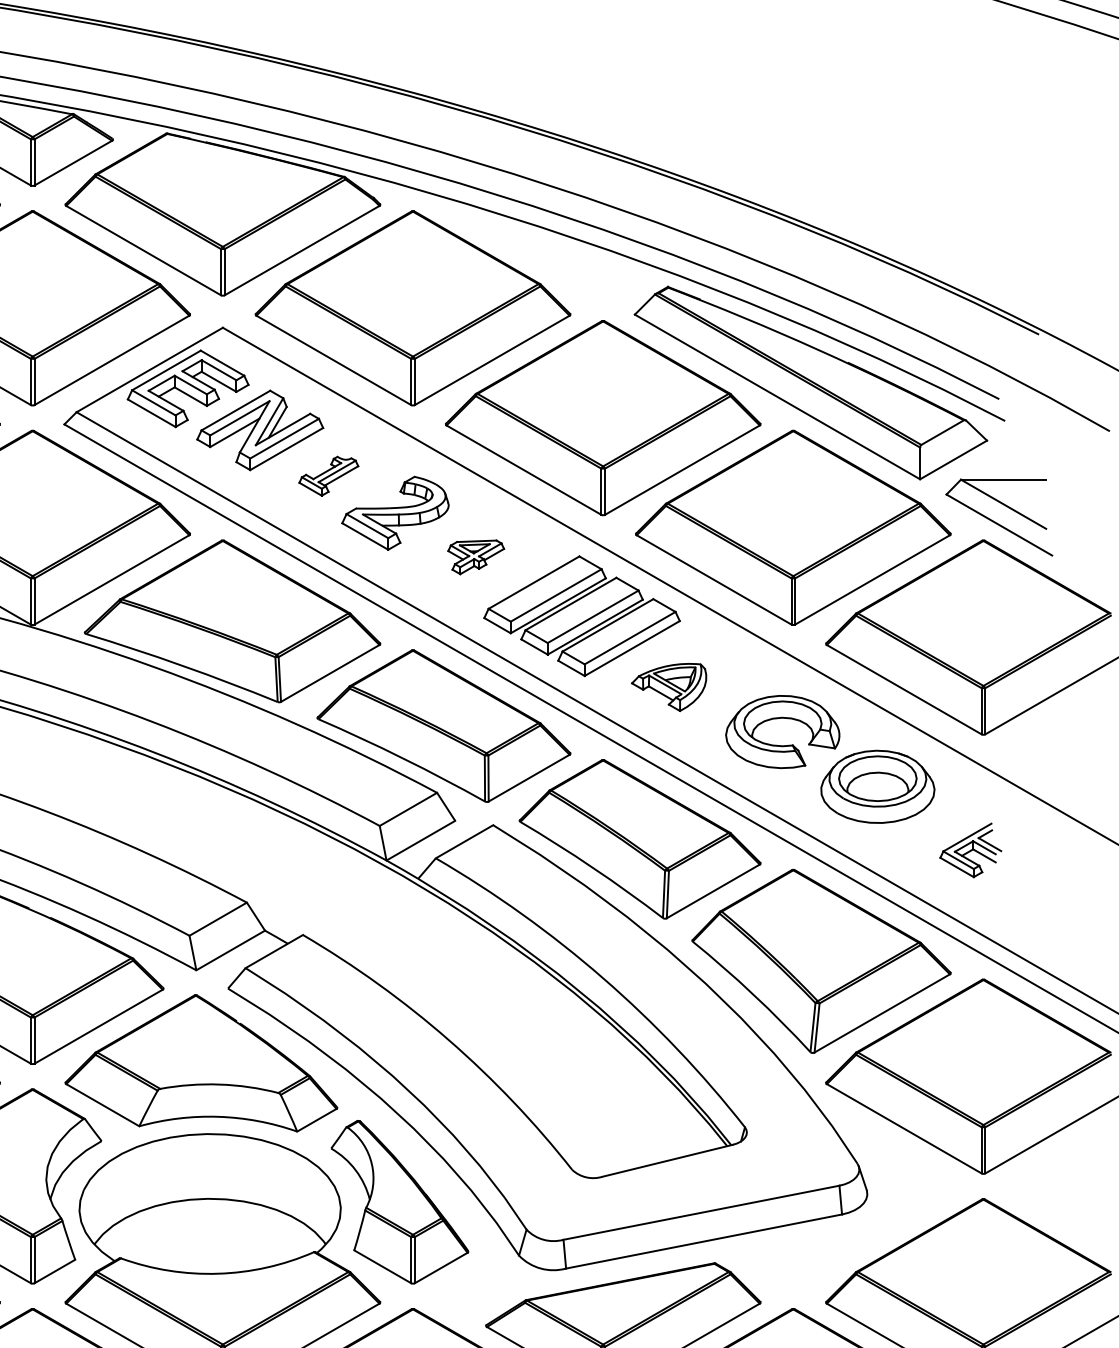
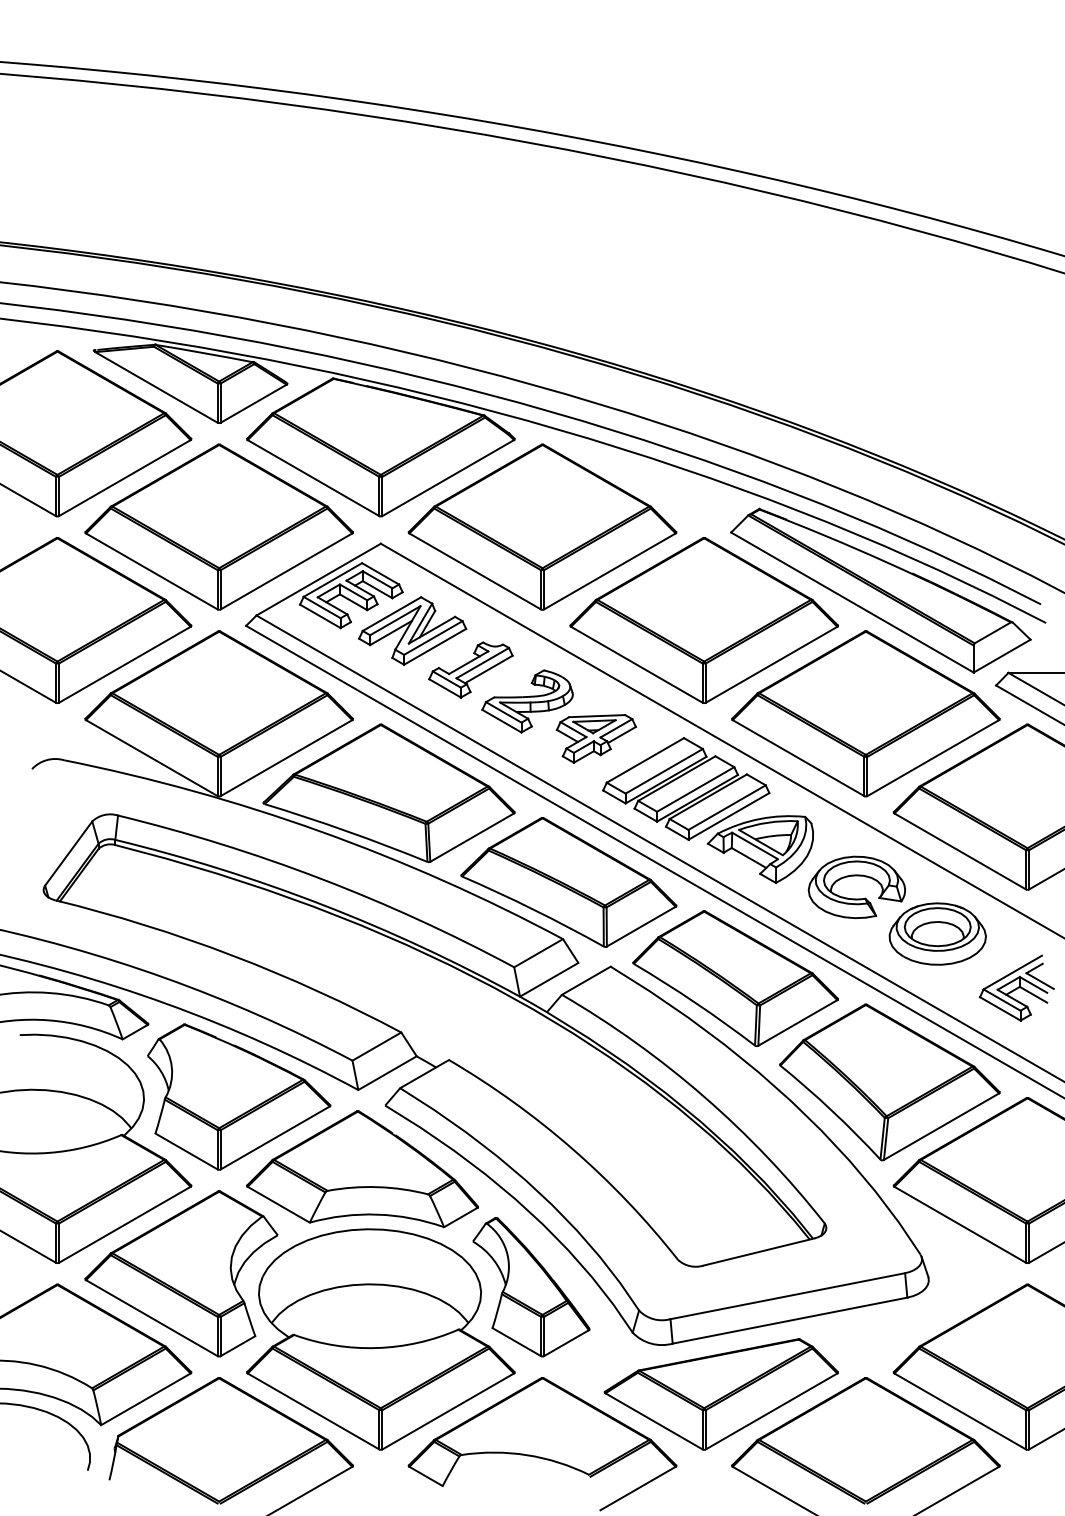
part: (328, 475) -> (470, 669), size x1.67
part: (475, 556) -> (595, 738), size x1.67
part: (668, 687) -> (759, 849), size x1.67
part: (970, 849) -> (1016, 987), size x1.43

